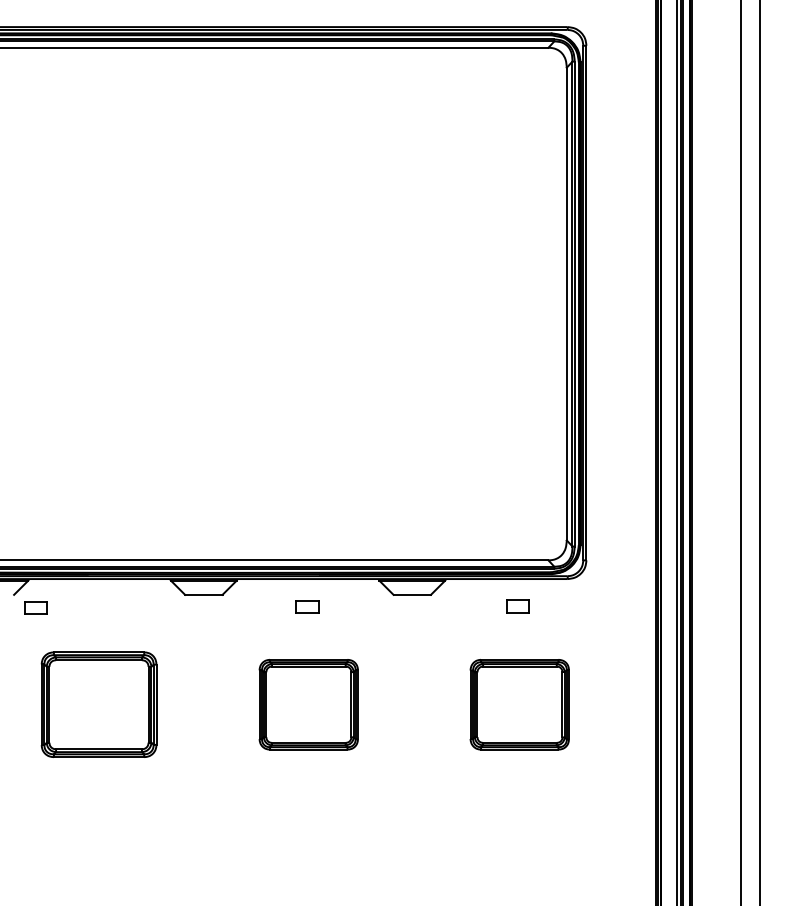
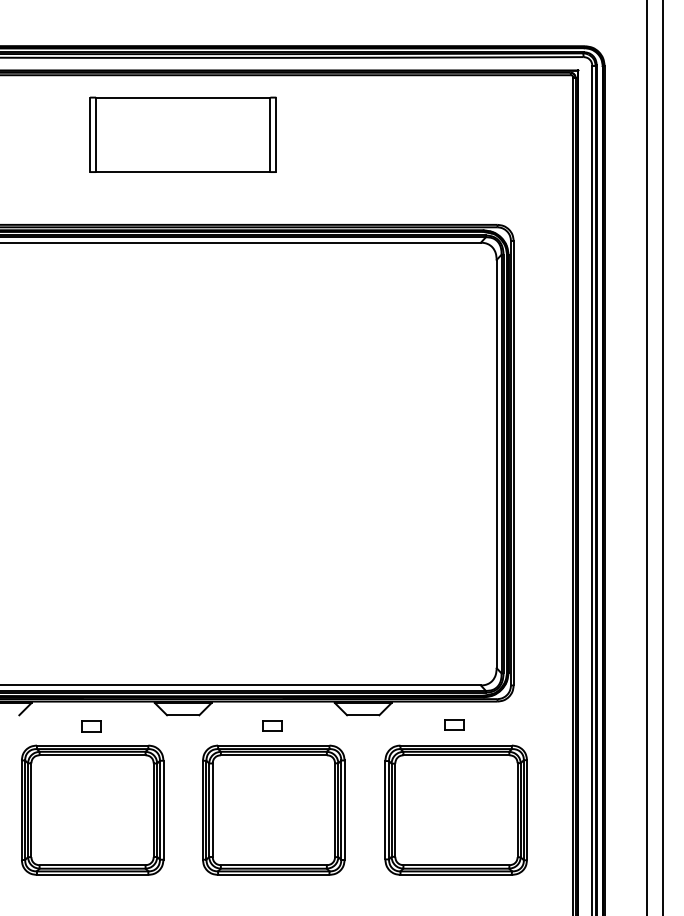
part: (36, 607) -> (91, 726), moved
part: (98, 703) -> (92, 809), size x1.43
part: (308, 703) -> (273, 809), size x1.67
part: (519, 703) -> (455, 809), size x1.67

